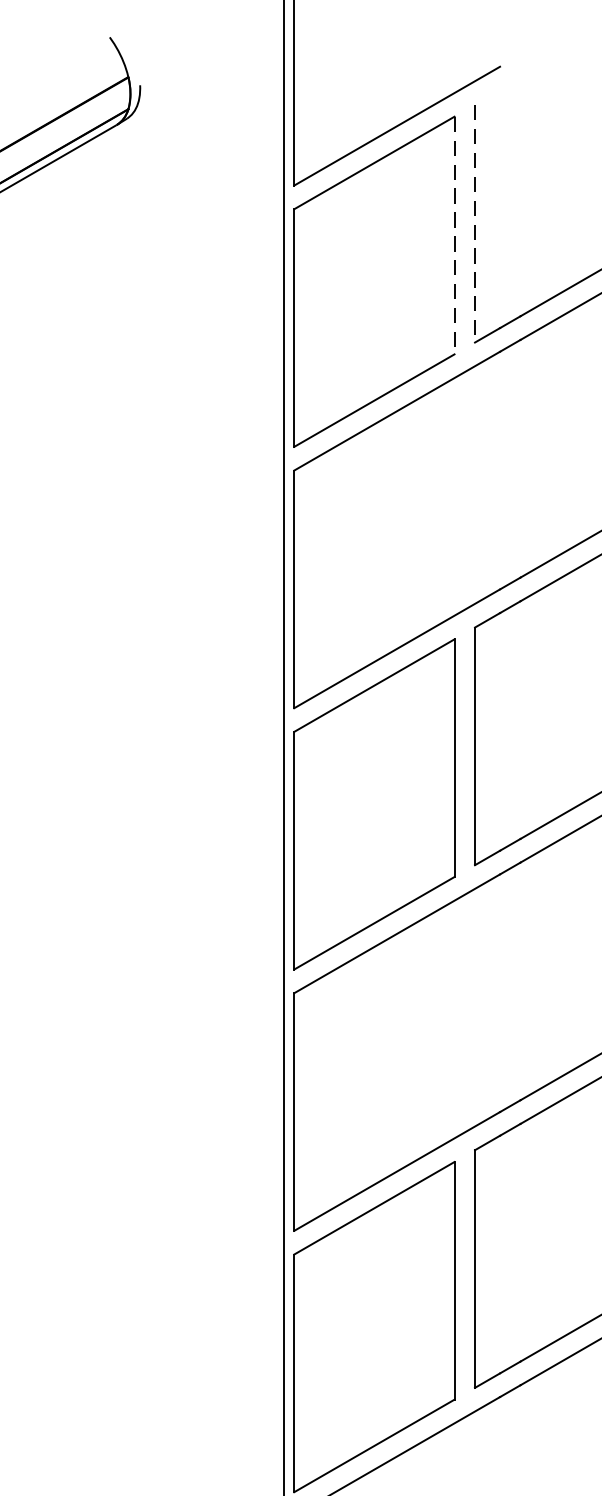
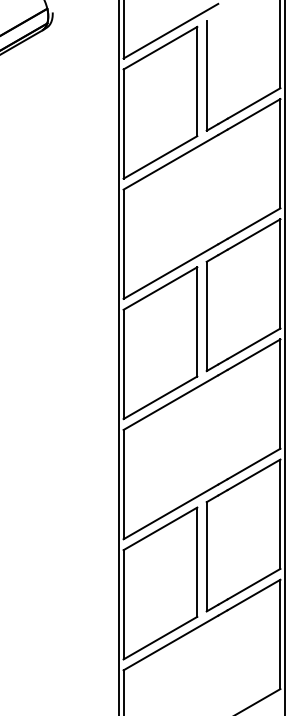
line: (474, 224) -> (206, 76), dashed -> solid
line: (454, 235) -> (197, 81), dashed -> solid

